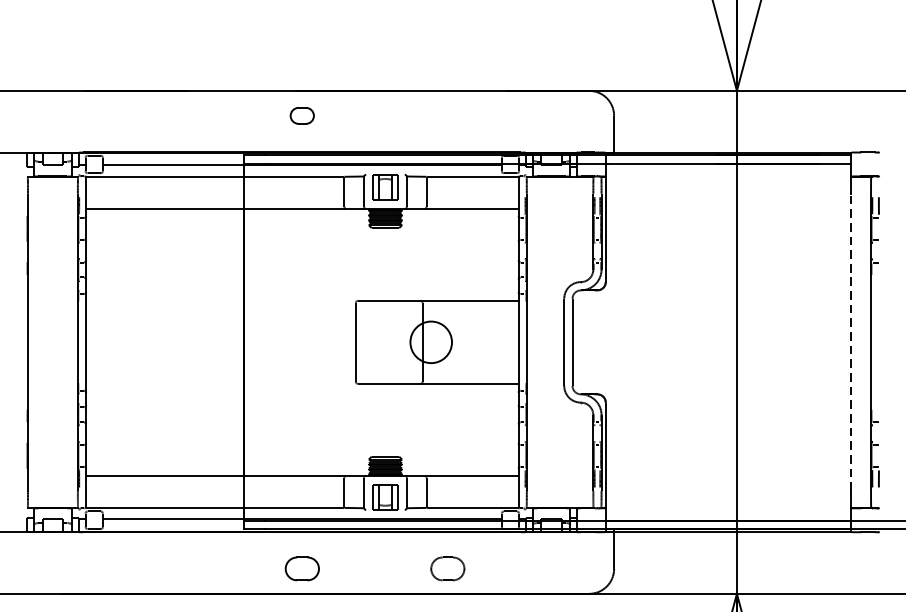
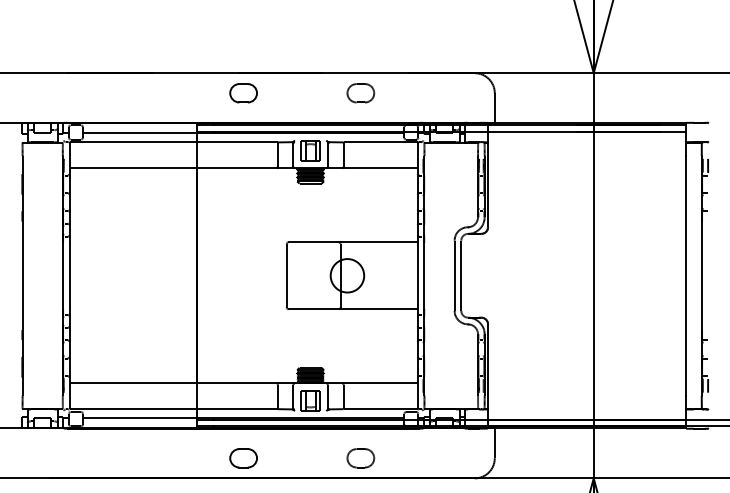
part: (302, 116) -> (243, 93), size x1.43
part: (447, 116) -> (360, 93), added
line: (850, 341) -> (685, 275), dashed -> solid

